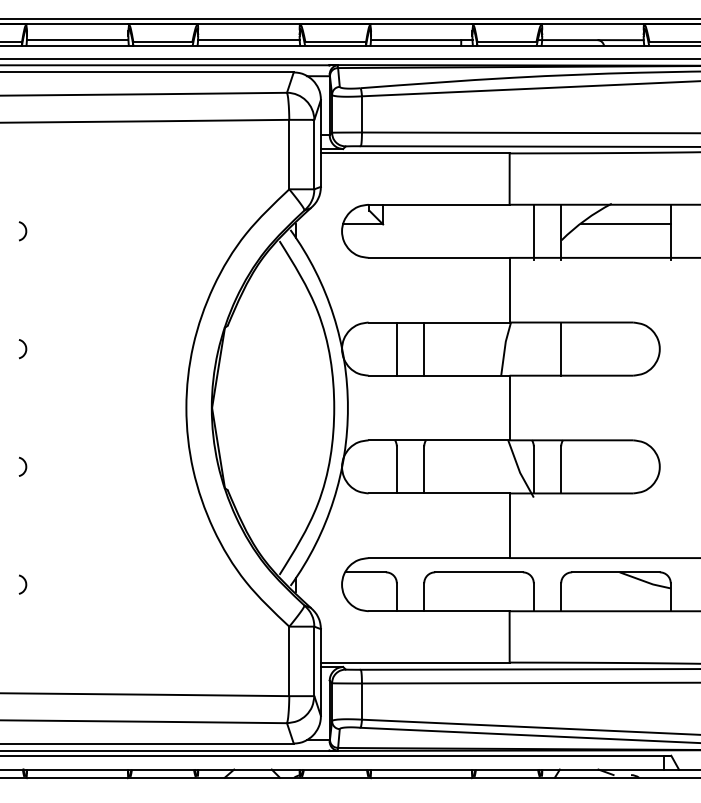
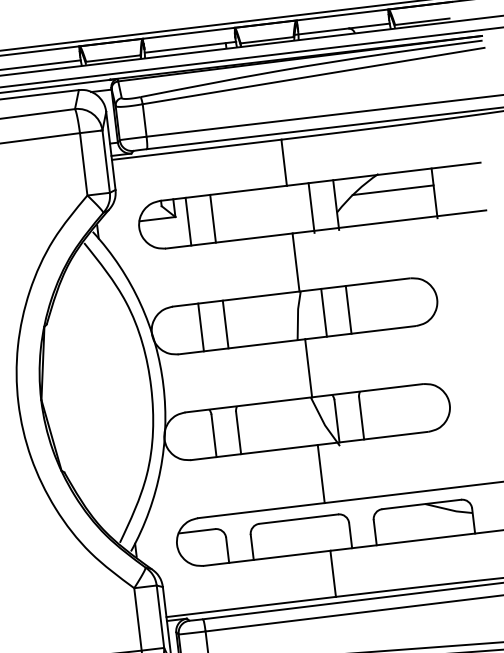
line: (396, 230) -> (188, 221), added
line: (424, 230) -> (213, 218), added
line: (533, 348) -> (323, 312), added

